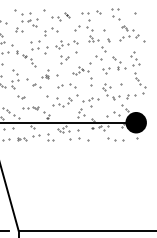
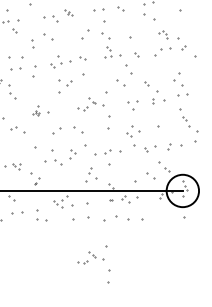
part: (49, 74) -> (39, 111), size x0.6
fill: (135, 122) -> (181, 190), removed
part: (115, 139) -> (128, 218), moved
part: (82, 167) -> (94, 265), added

